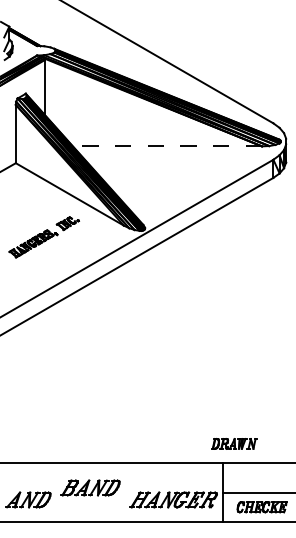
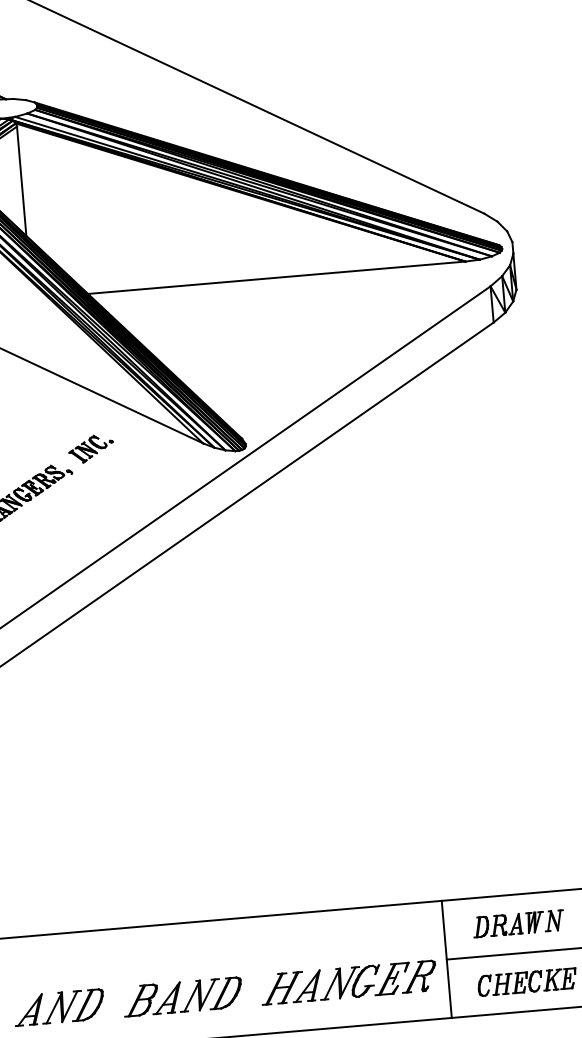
line: (167, 146) -> (276, 278), dashed -> solid
part: (234, 443) -> (519, 922), moved
part: (90, 487) -> (183, 995), moved

